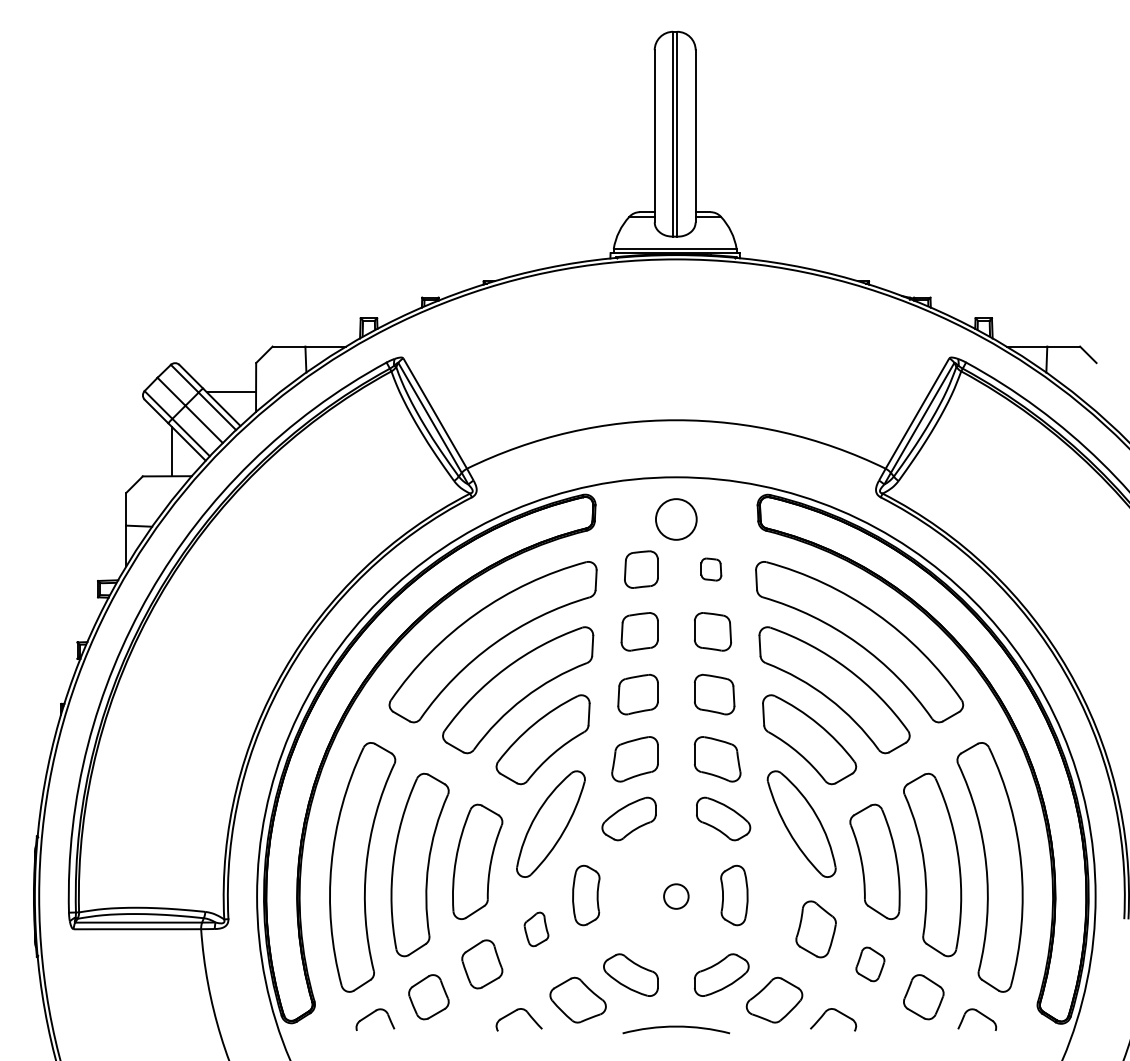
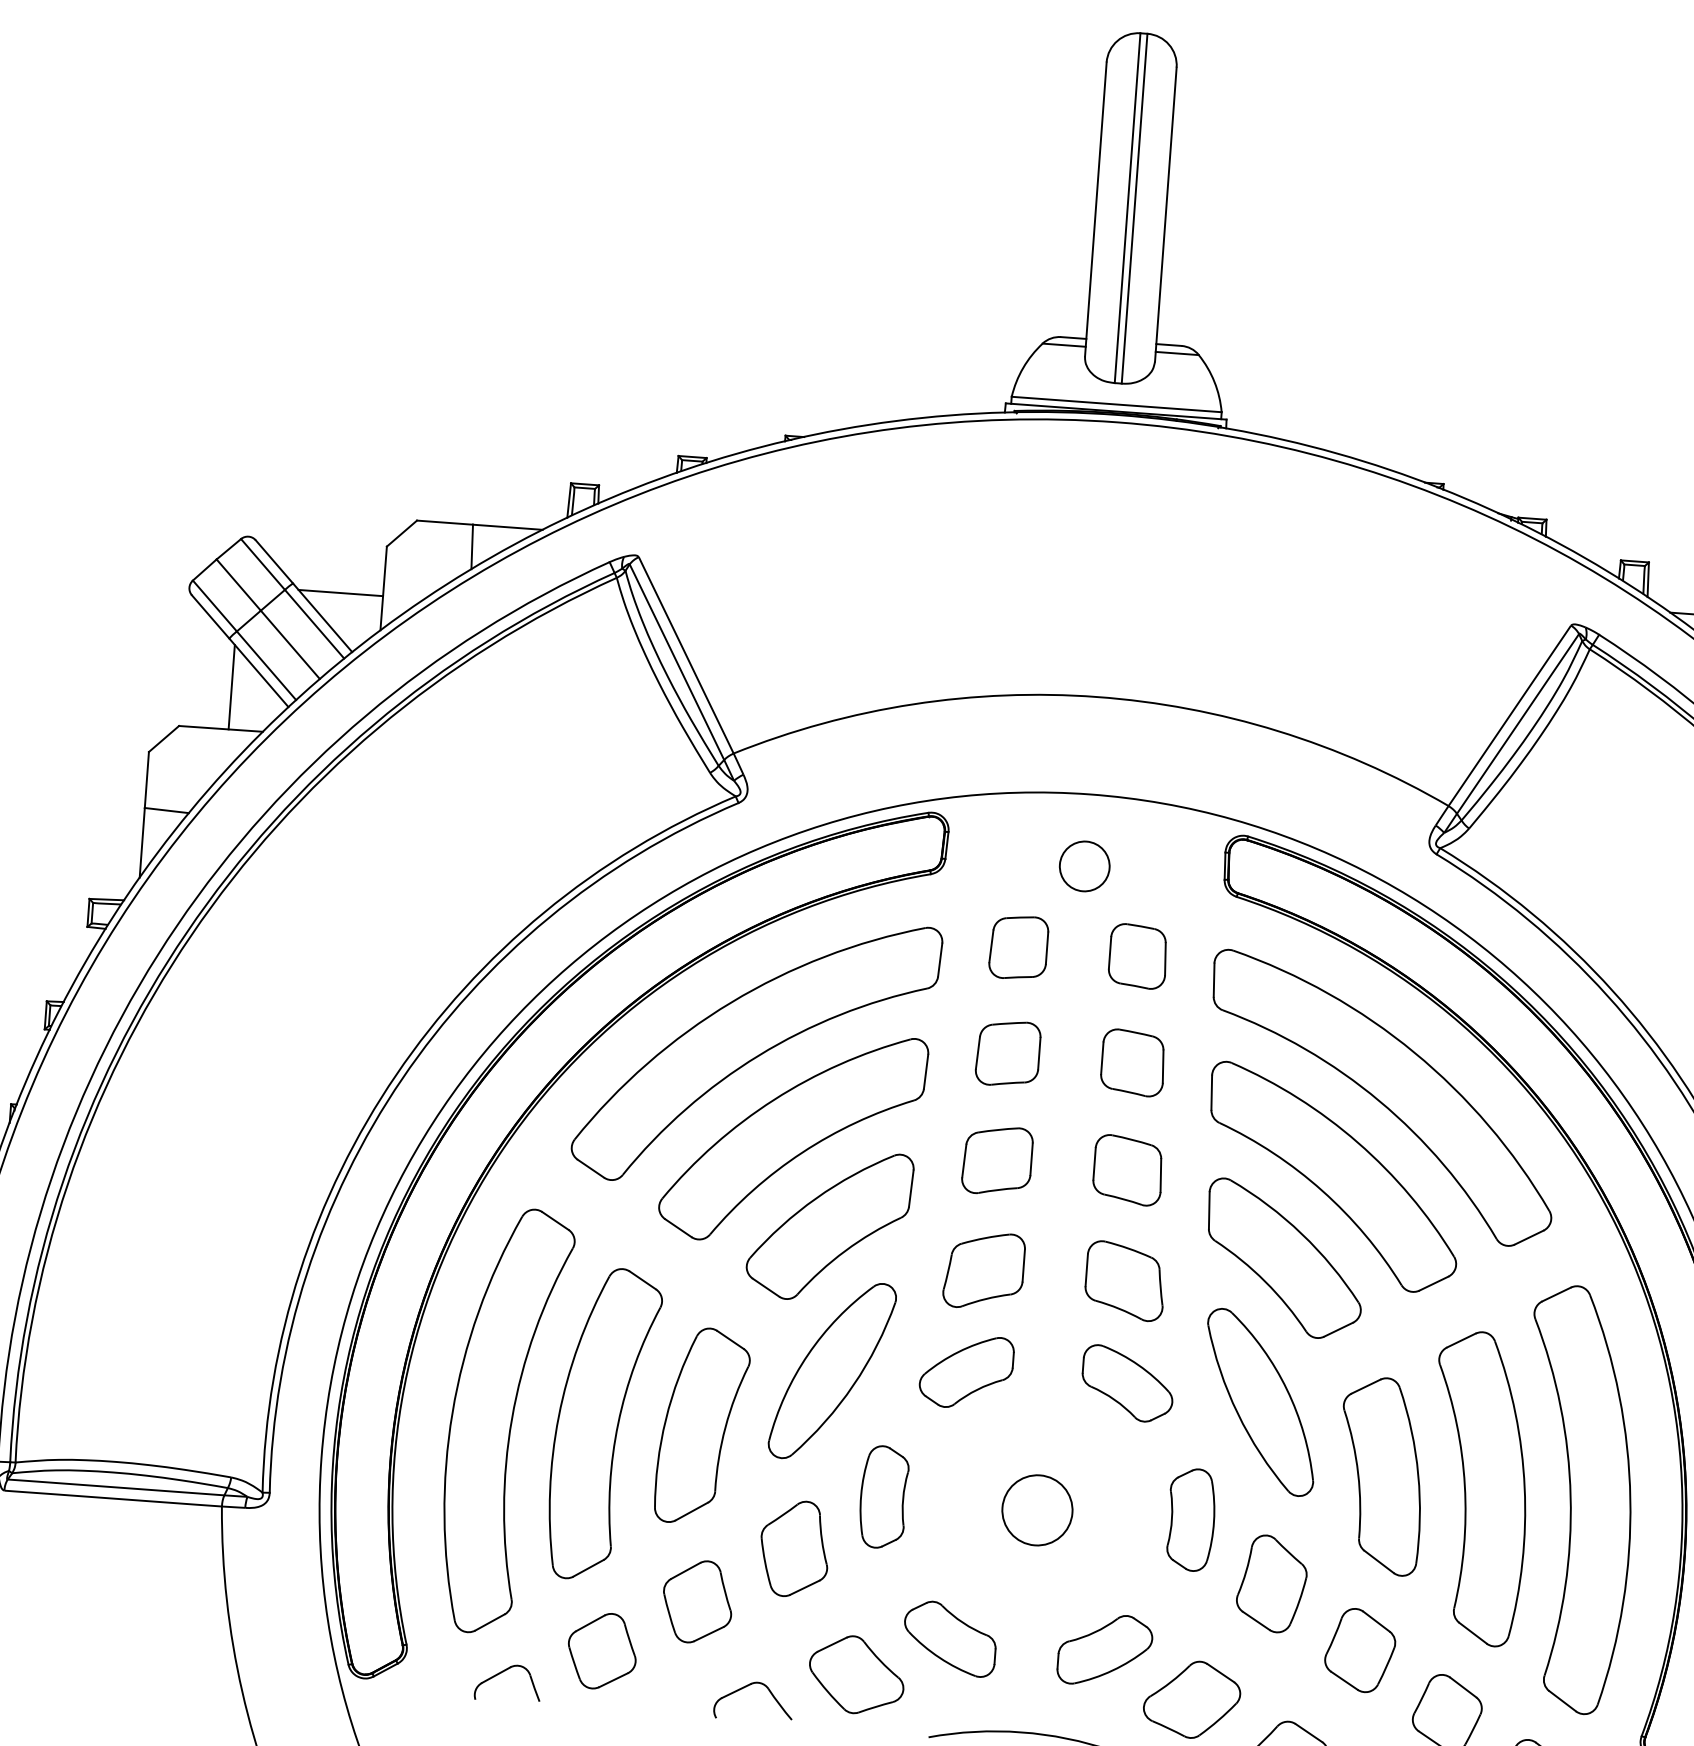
circle: (675, 519) -> (1083, 866), size x0.71
part: (711, 569) -> (1138, 956), size x1.67
part: (734, 895) -> (1191, 1519), moved
circle: (675, 896) -> (1036, 1510), size x1.67
part: (536, 929) -> (794, 1549), size x1.67
part: (870, 964) -> (1360, 1650), size x1.43

